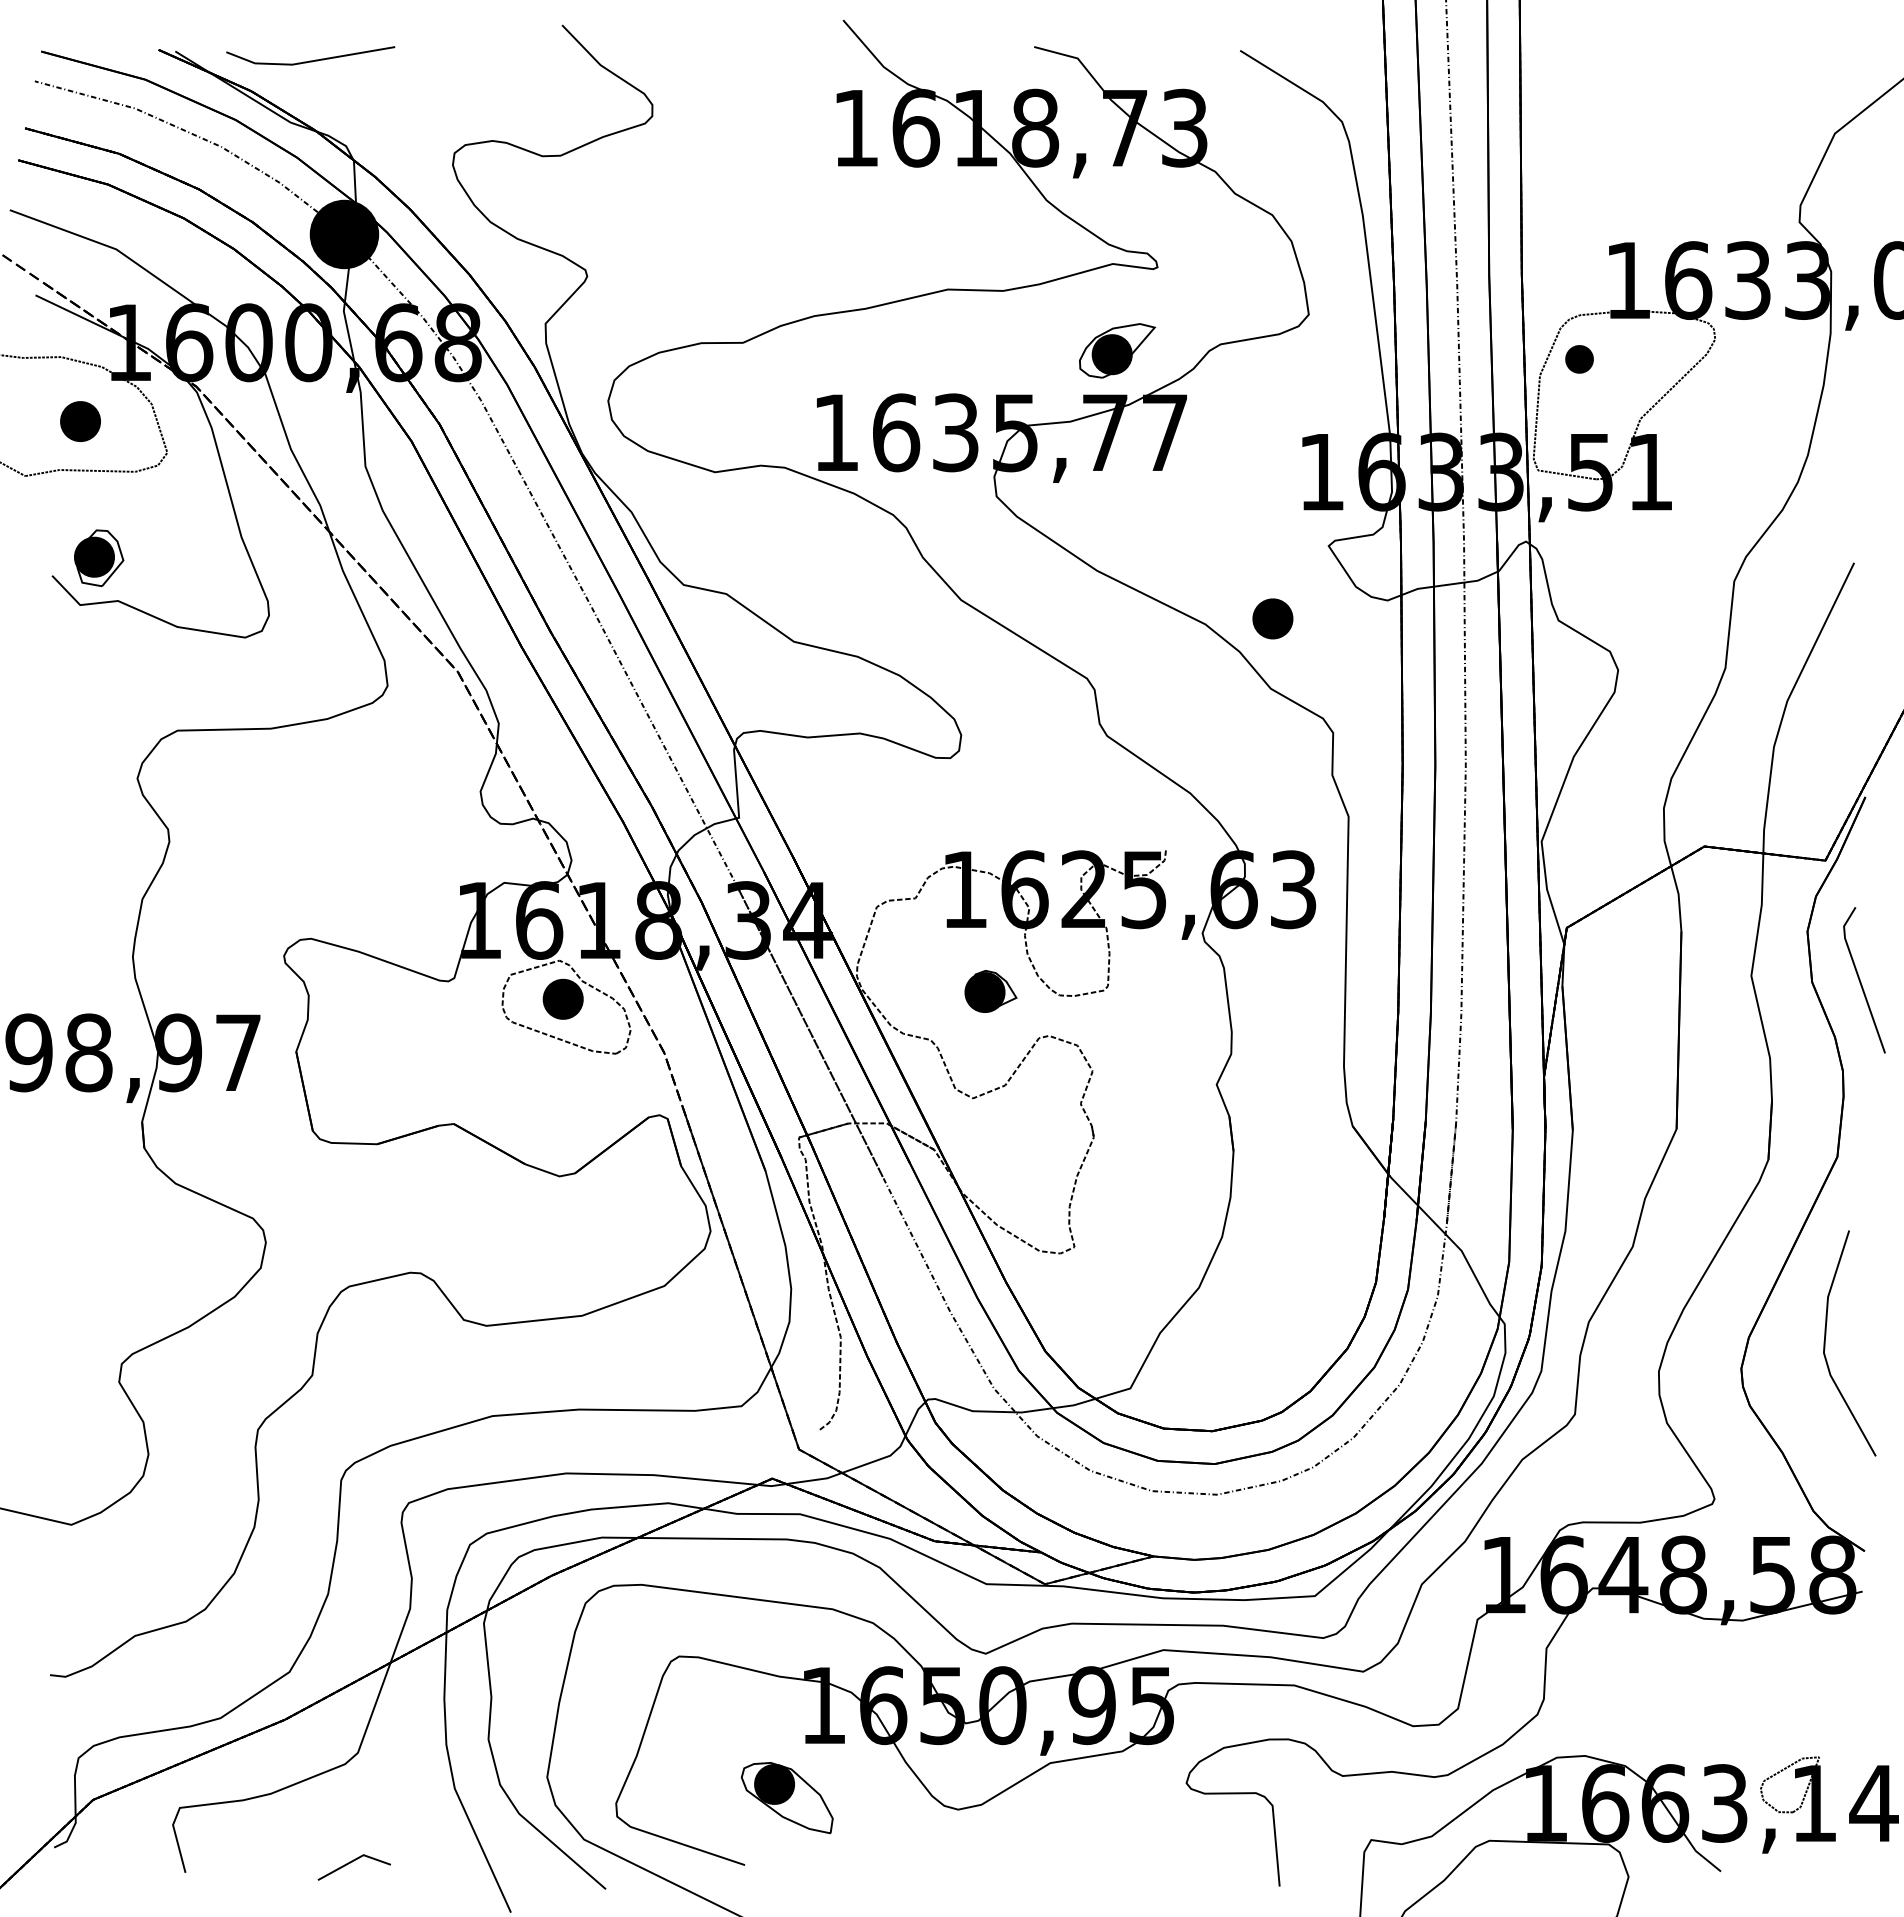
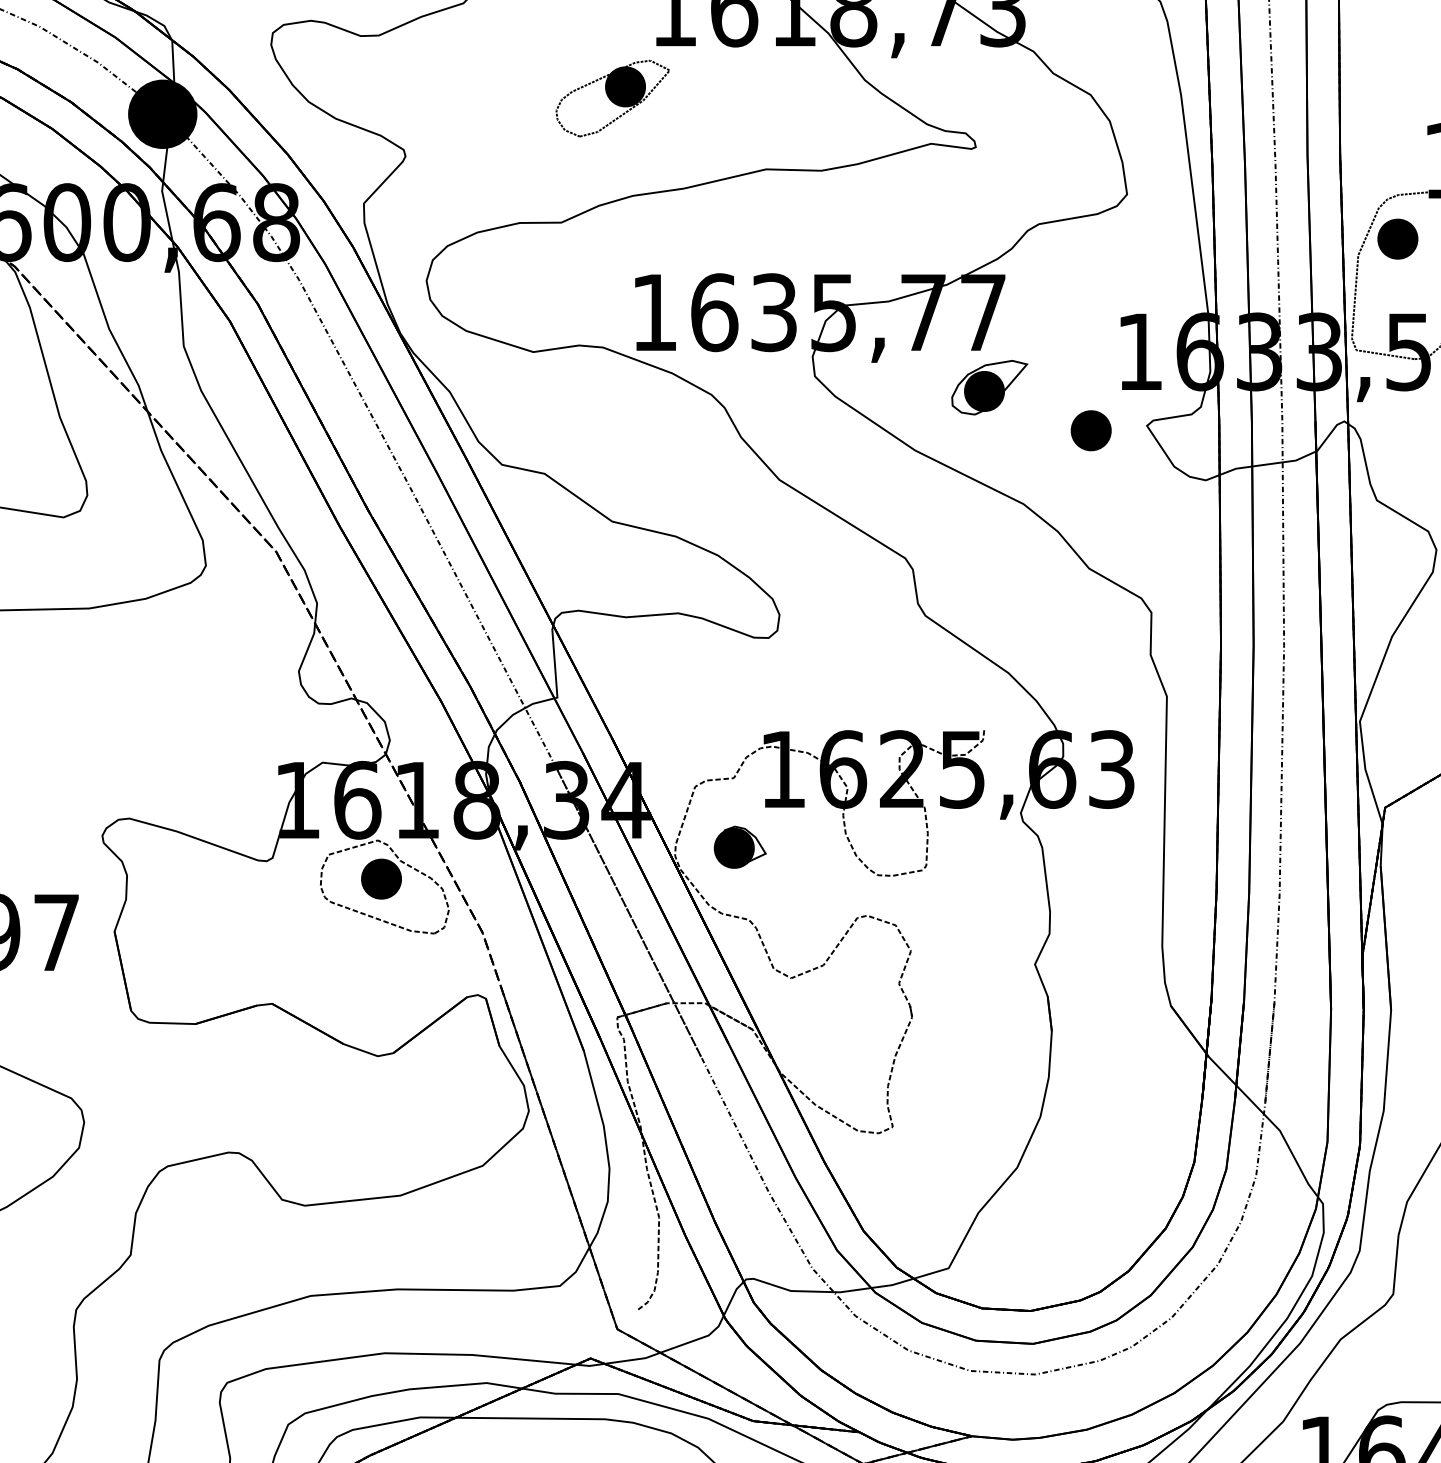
part: (794, 218) -> (612, 98), added
part: (1117, 350) -> (989, 387), moved
part: (1579, 359) -> (1397, 239), size x1.43
part: (1272, 618) -> (1090, 430), moved
part: (990, 991) -> (739, 847), moved

